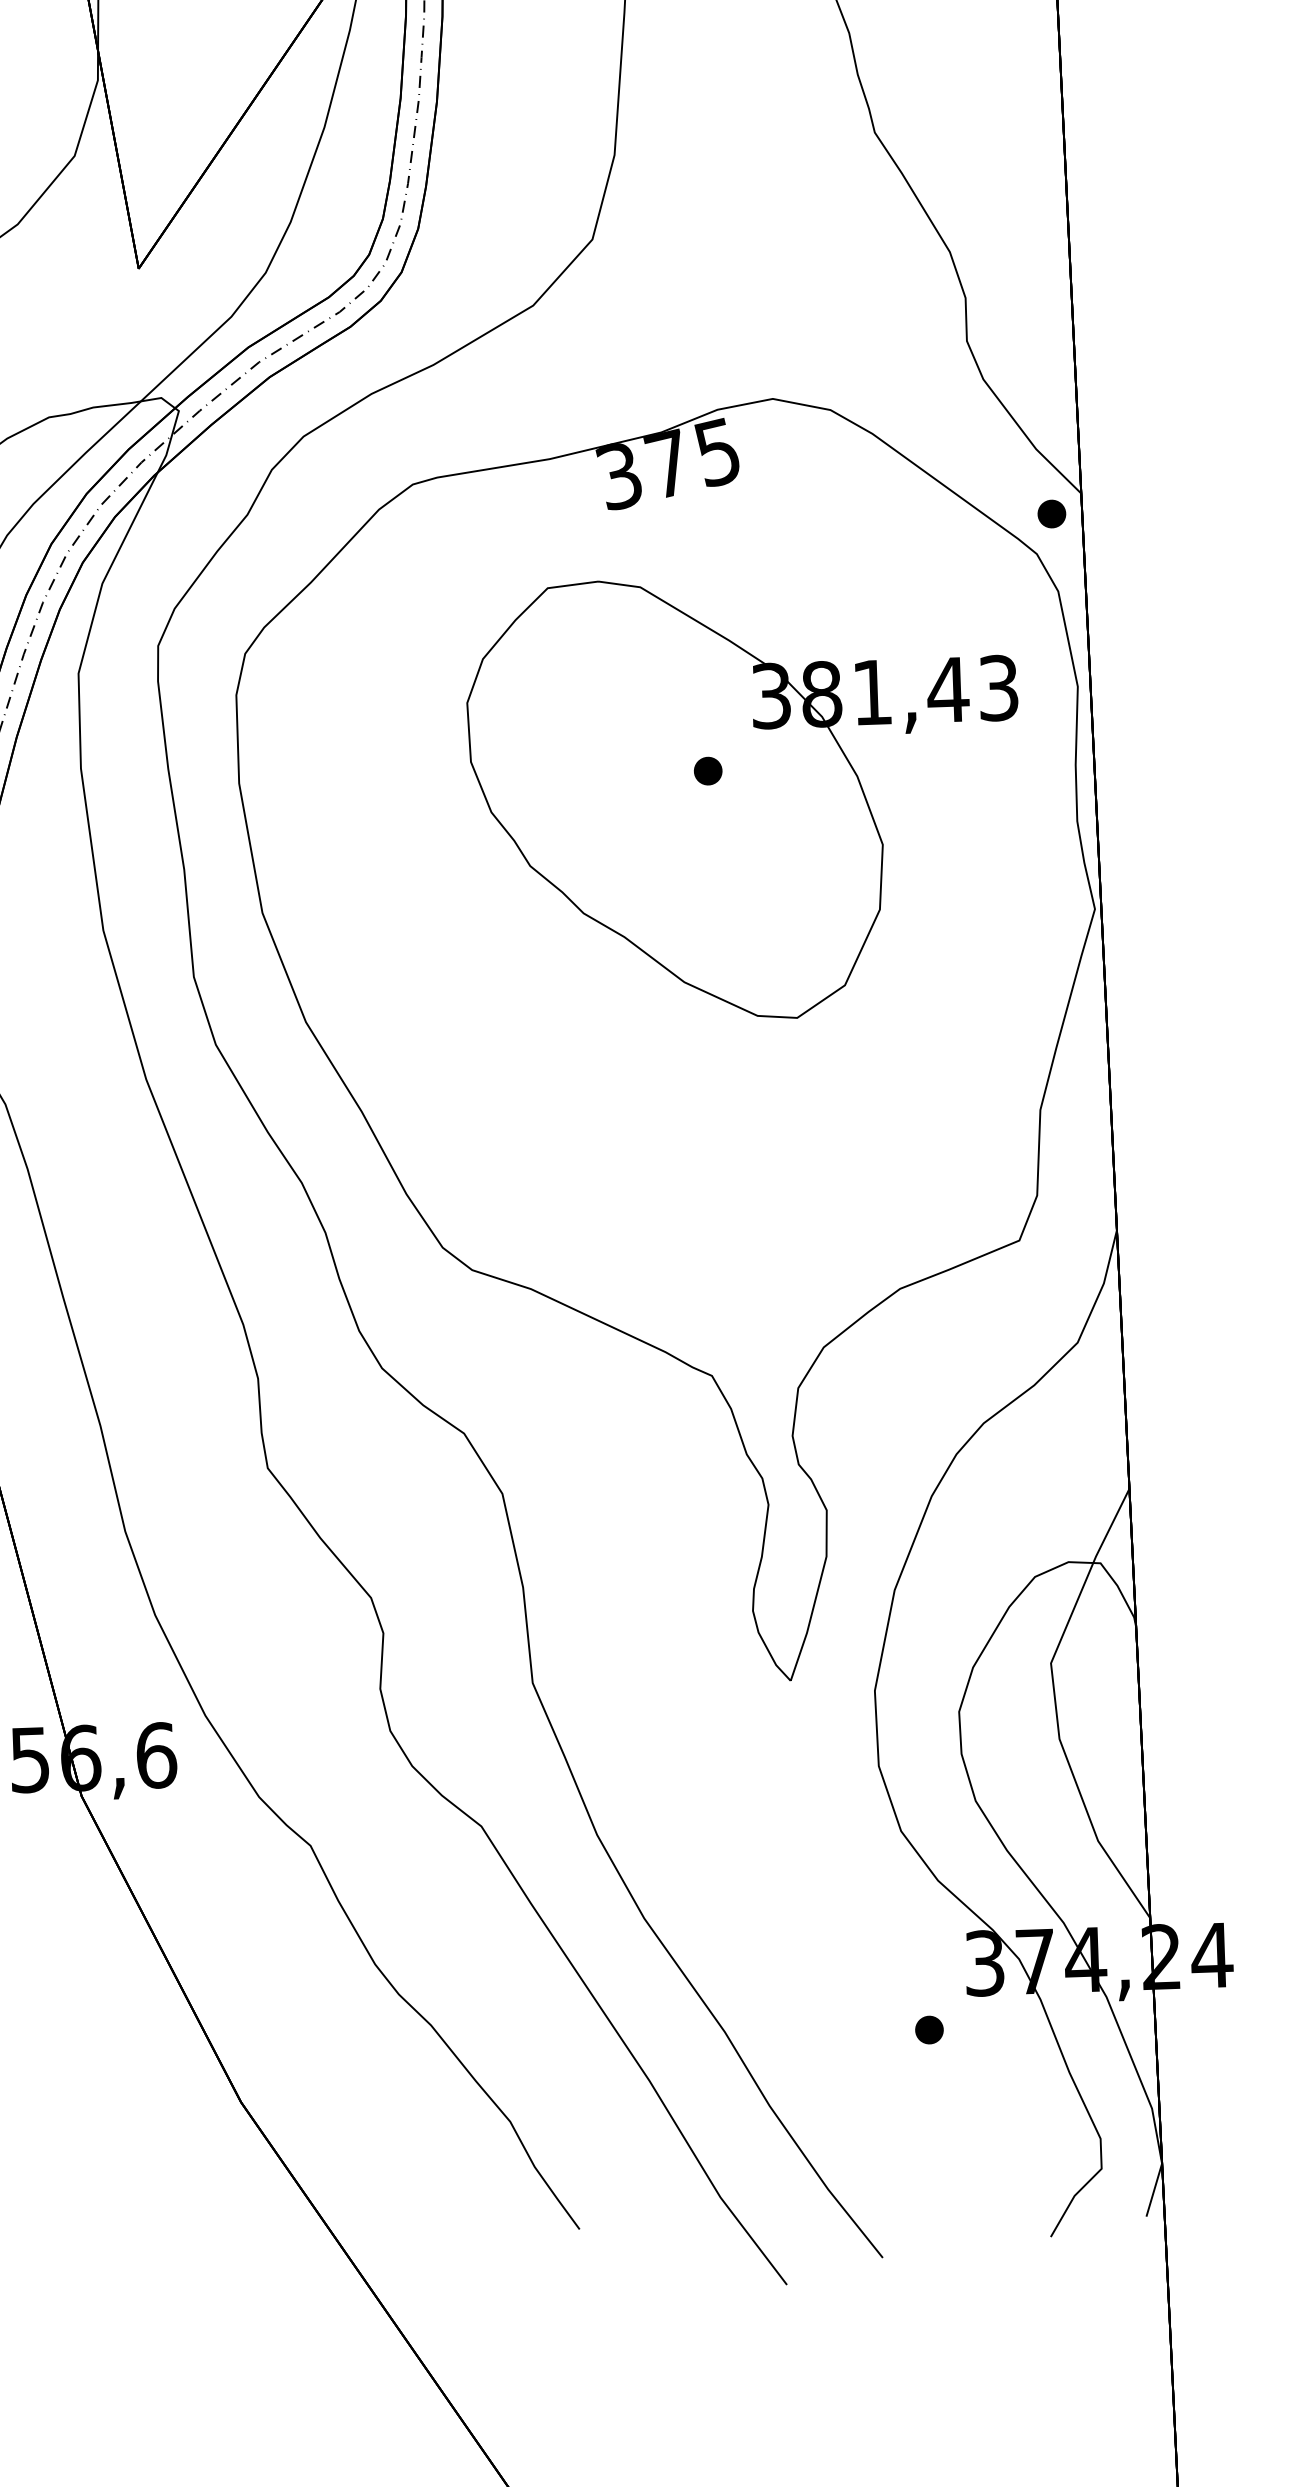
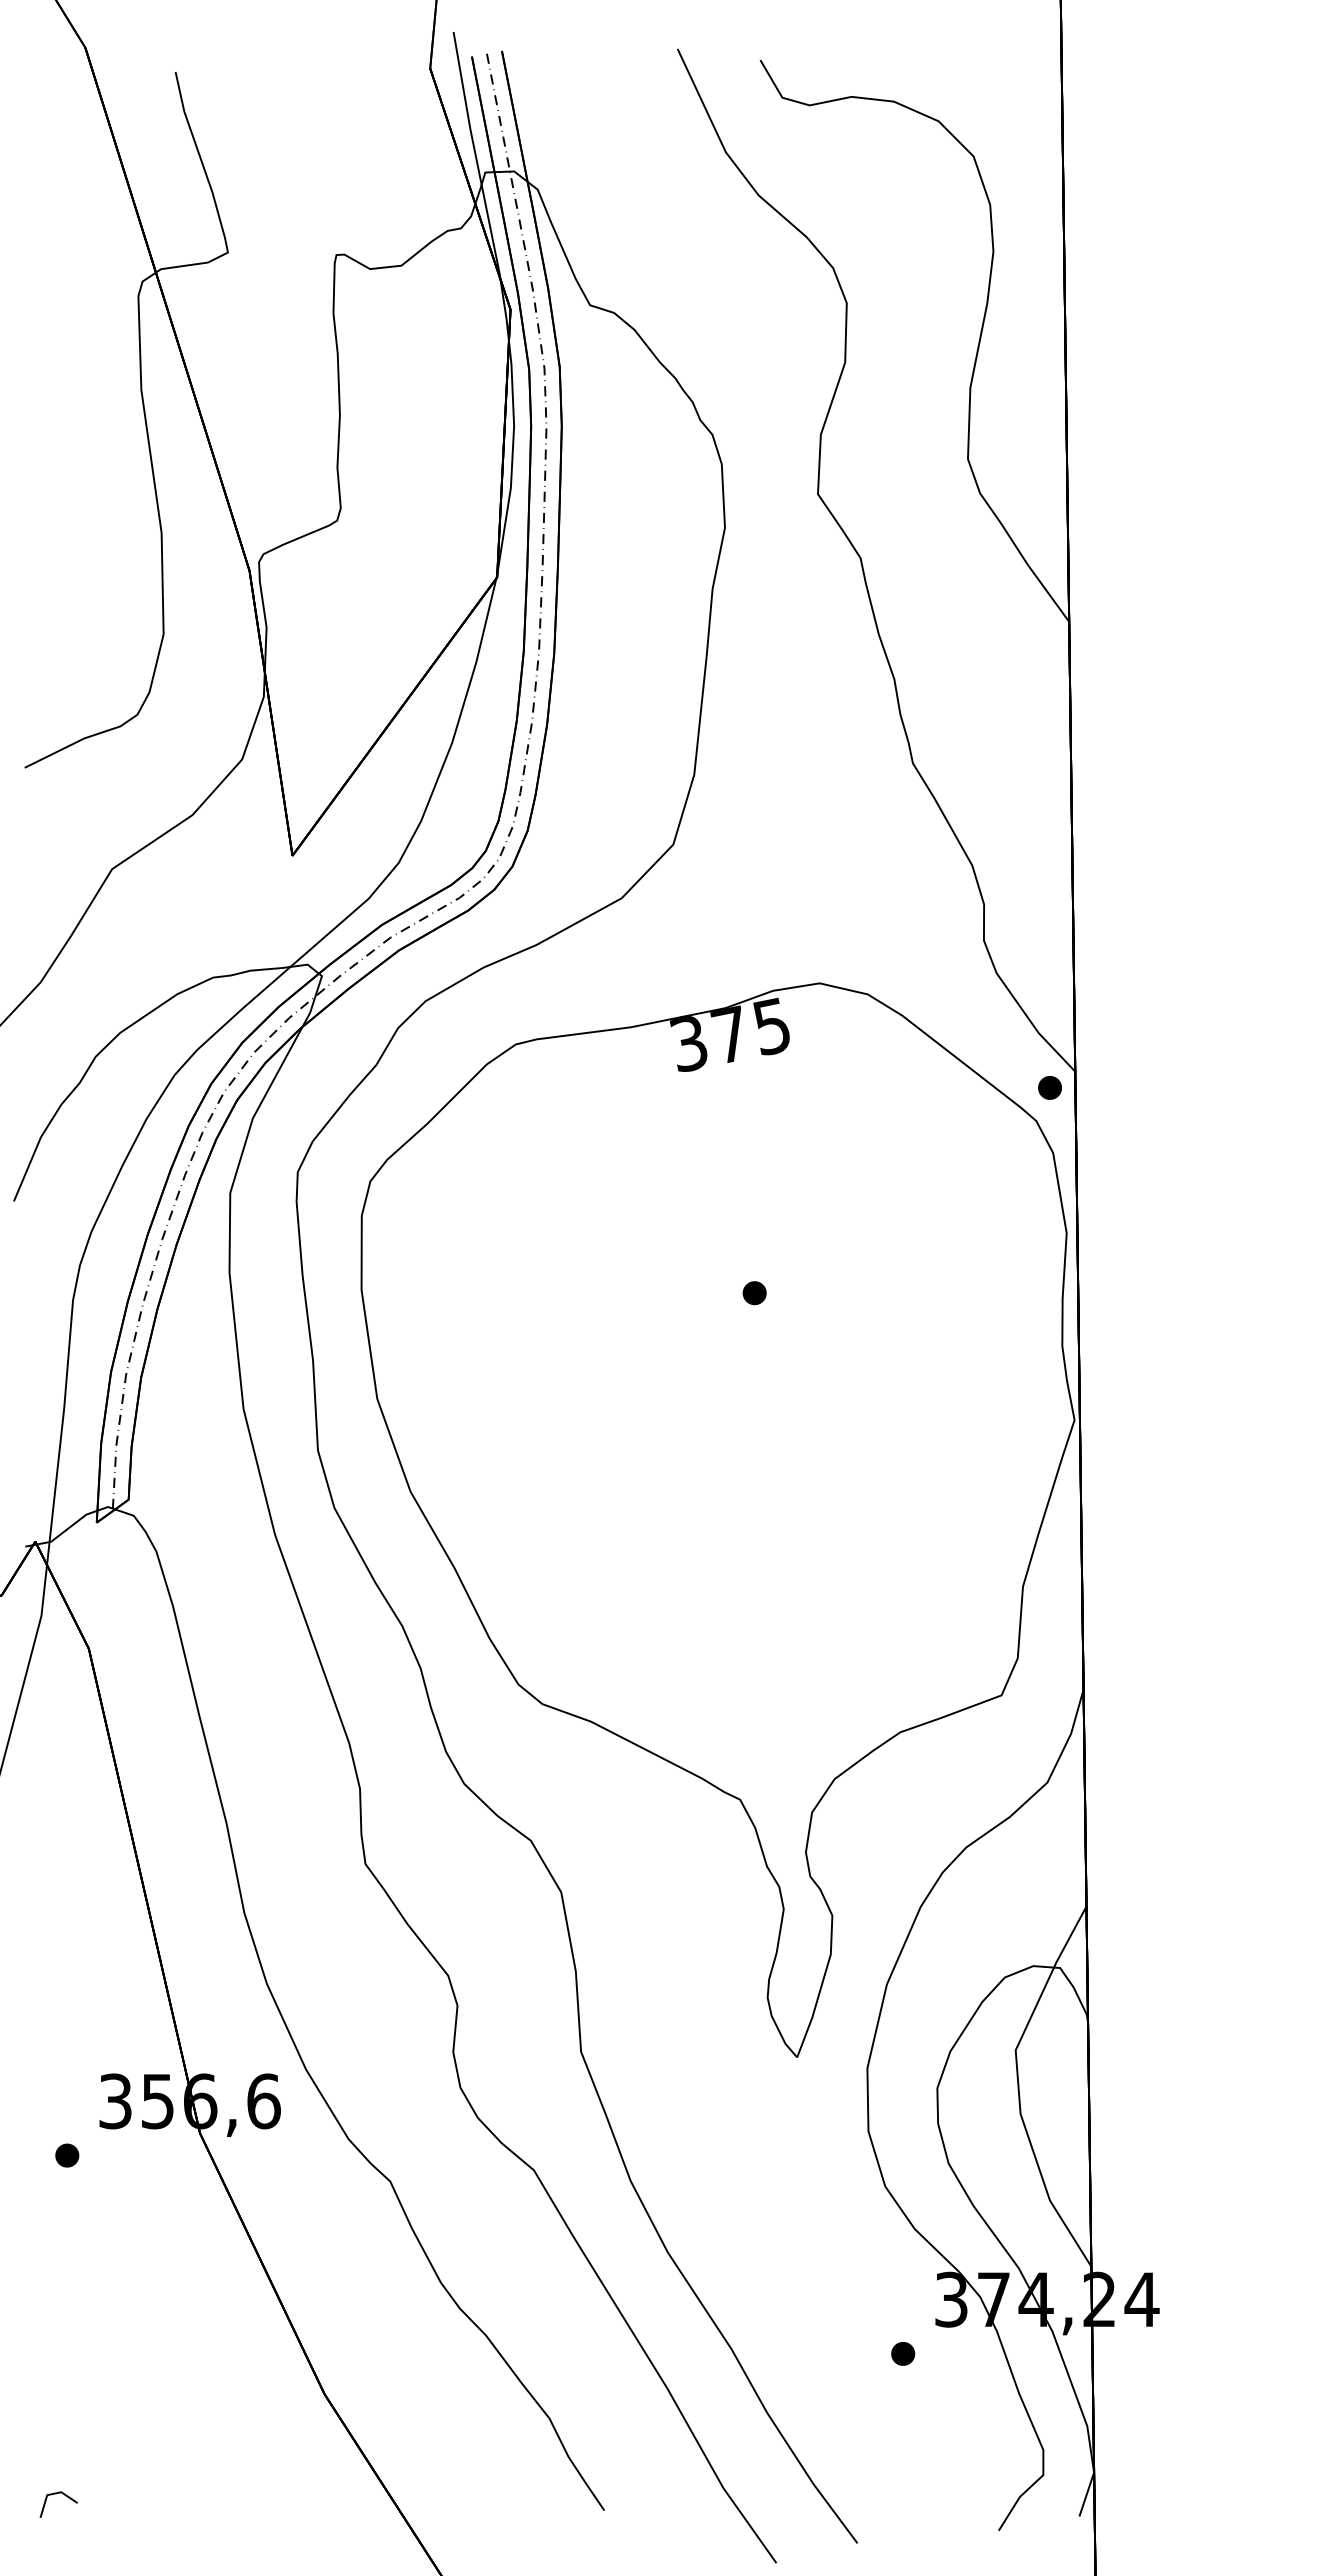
part: (745, 797) -> (785, 1316), removed

